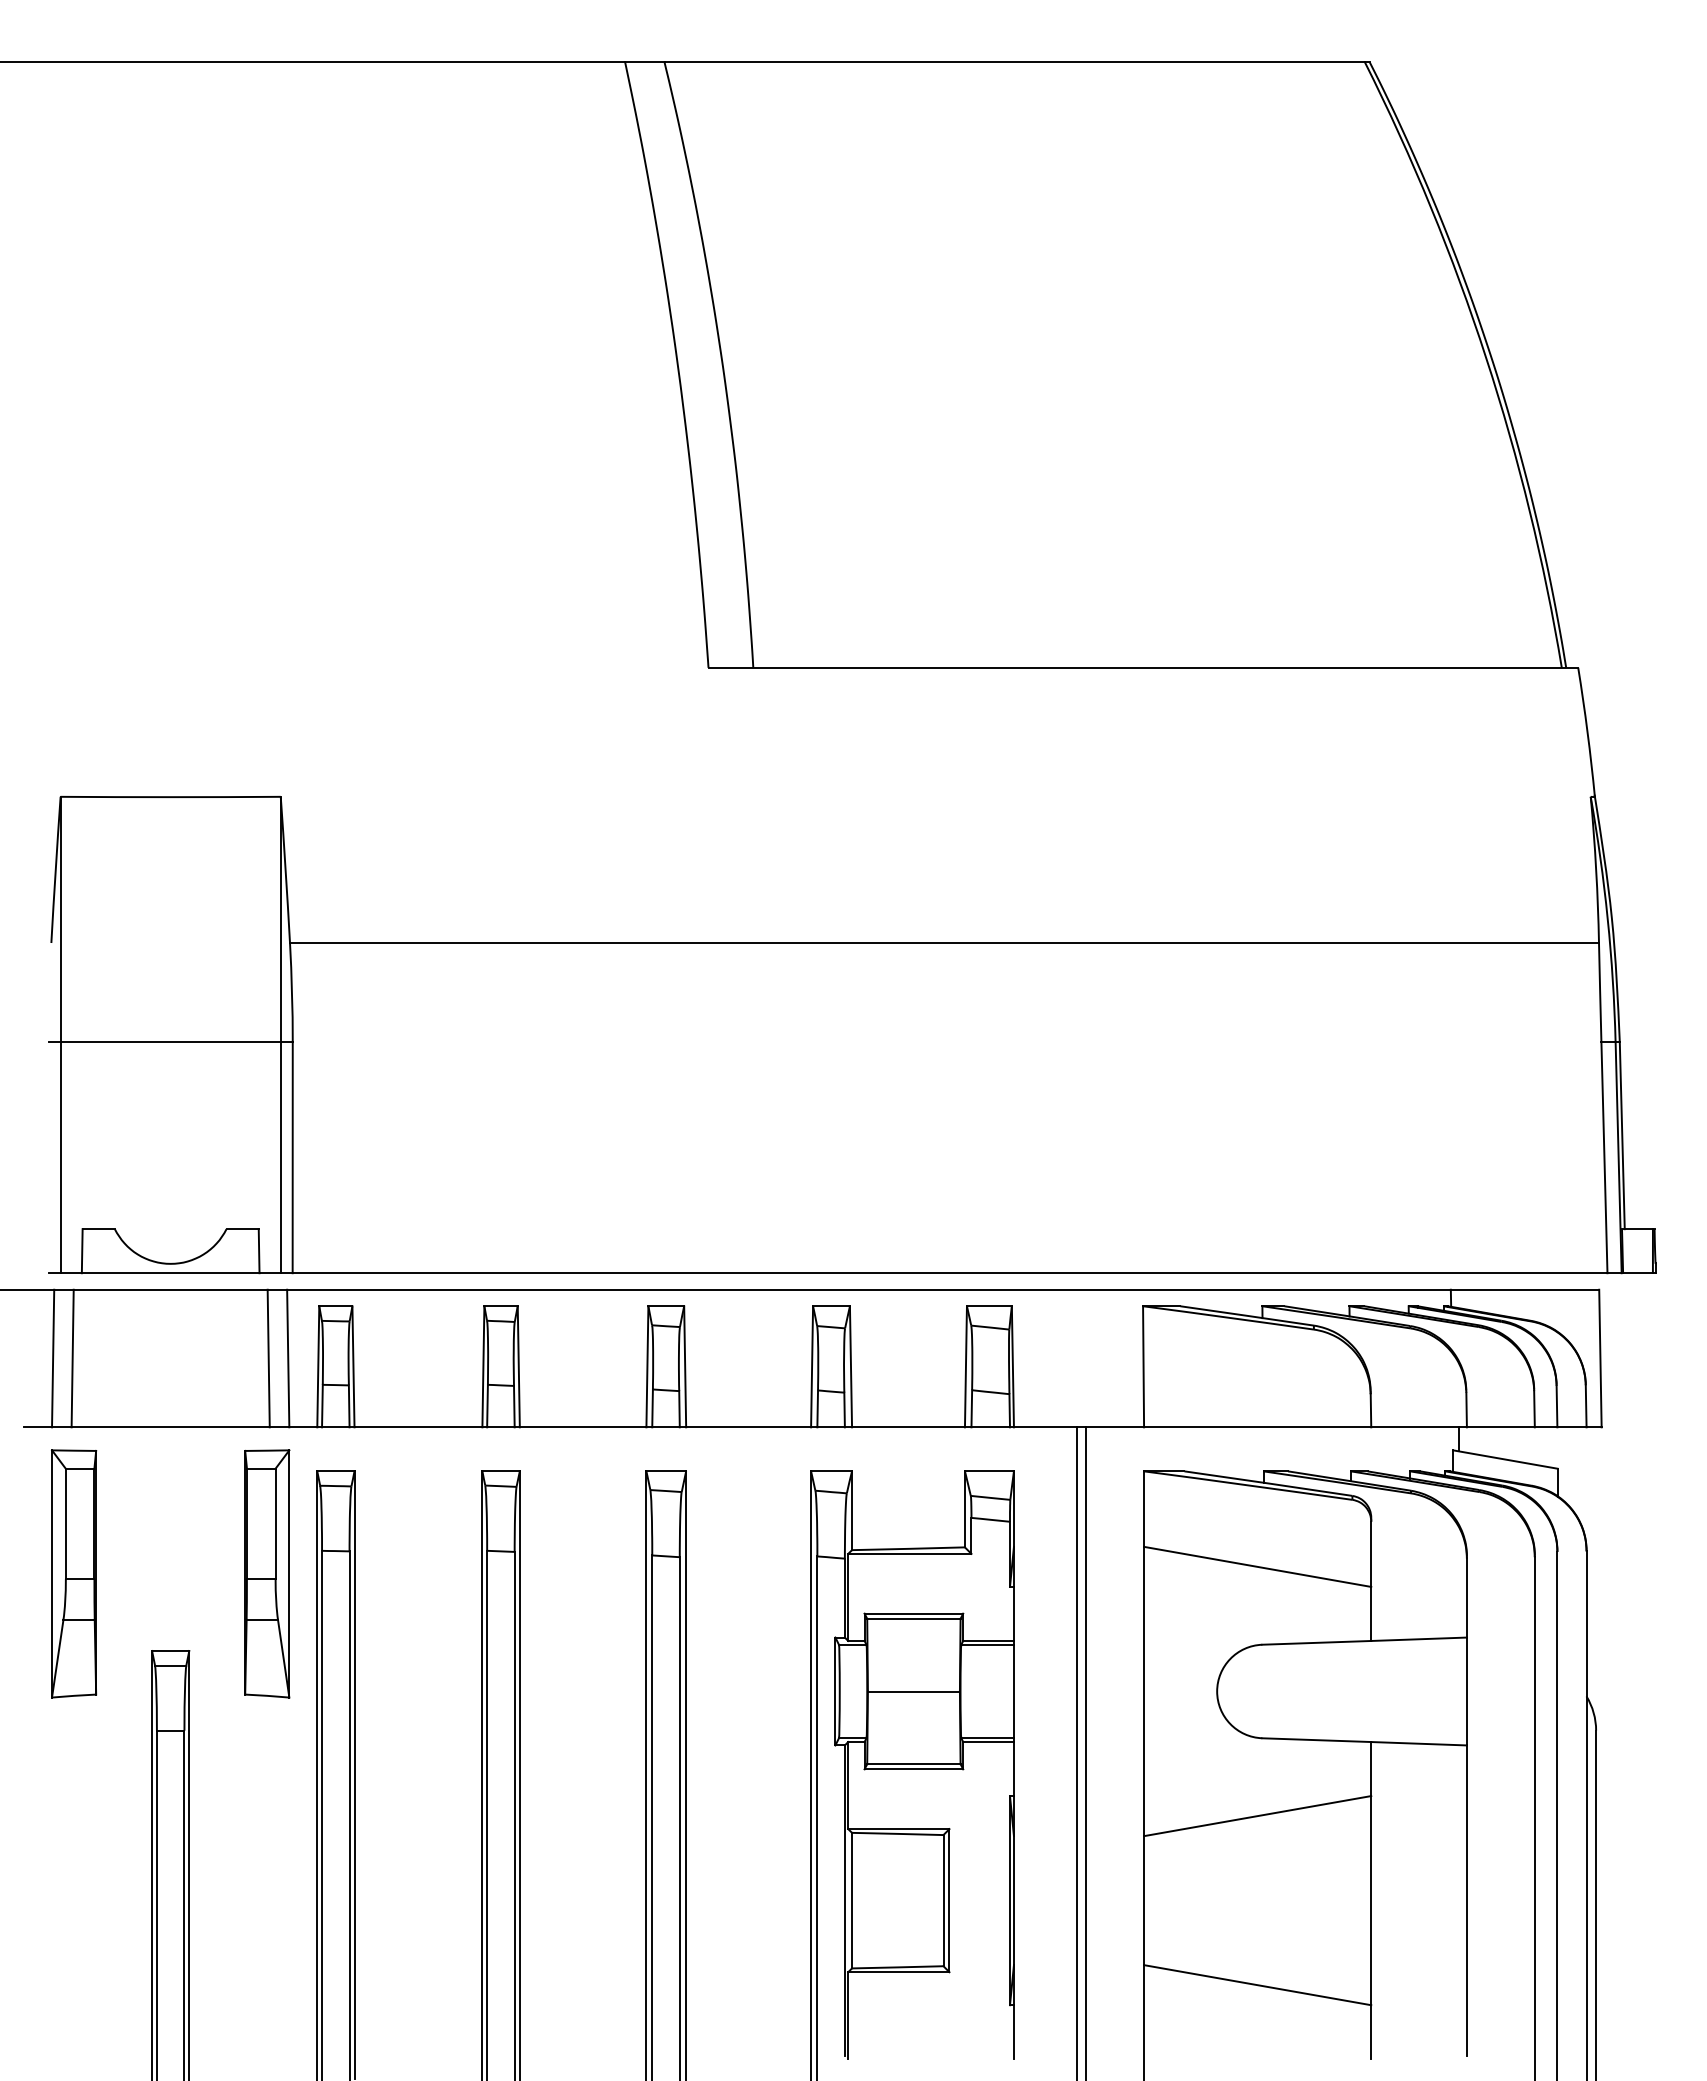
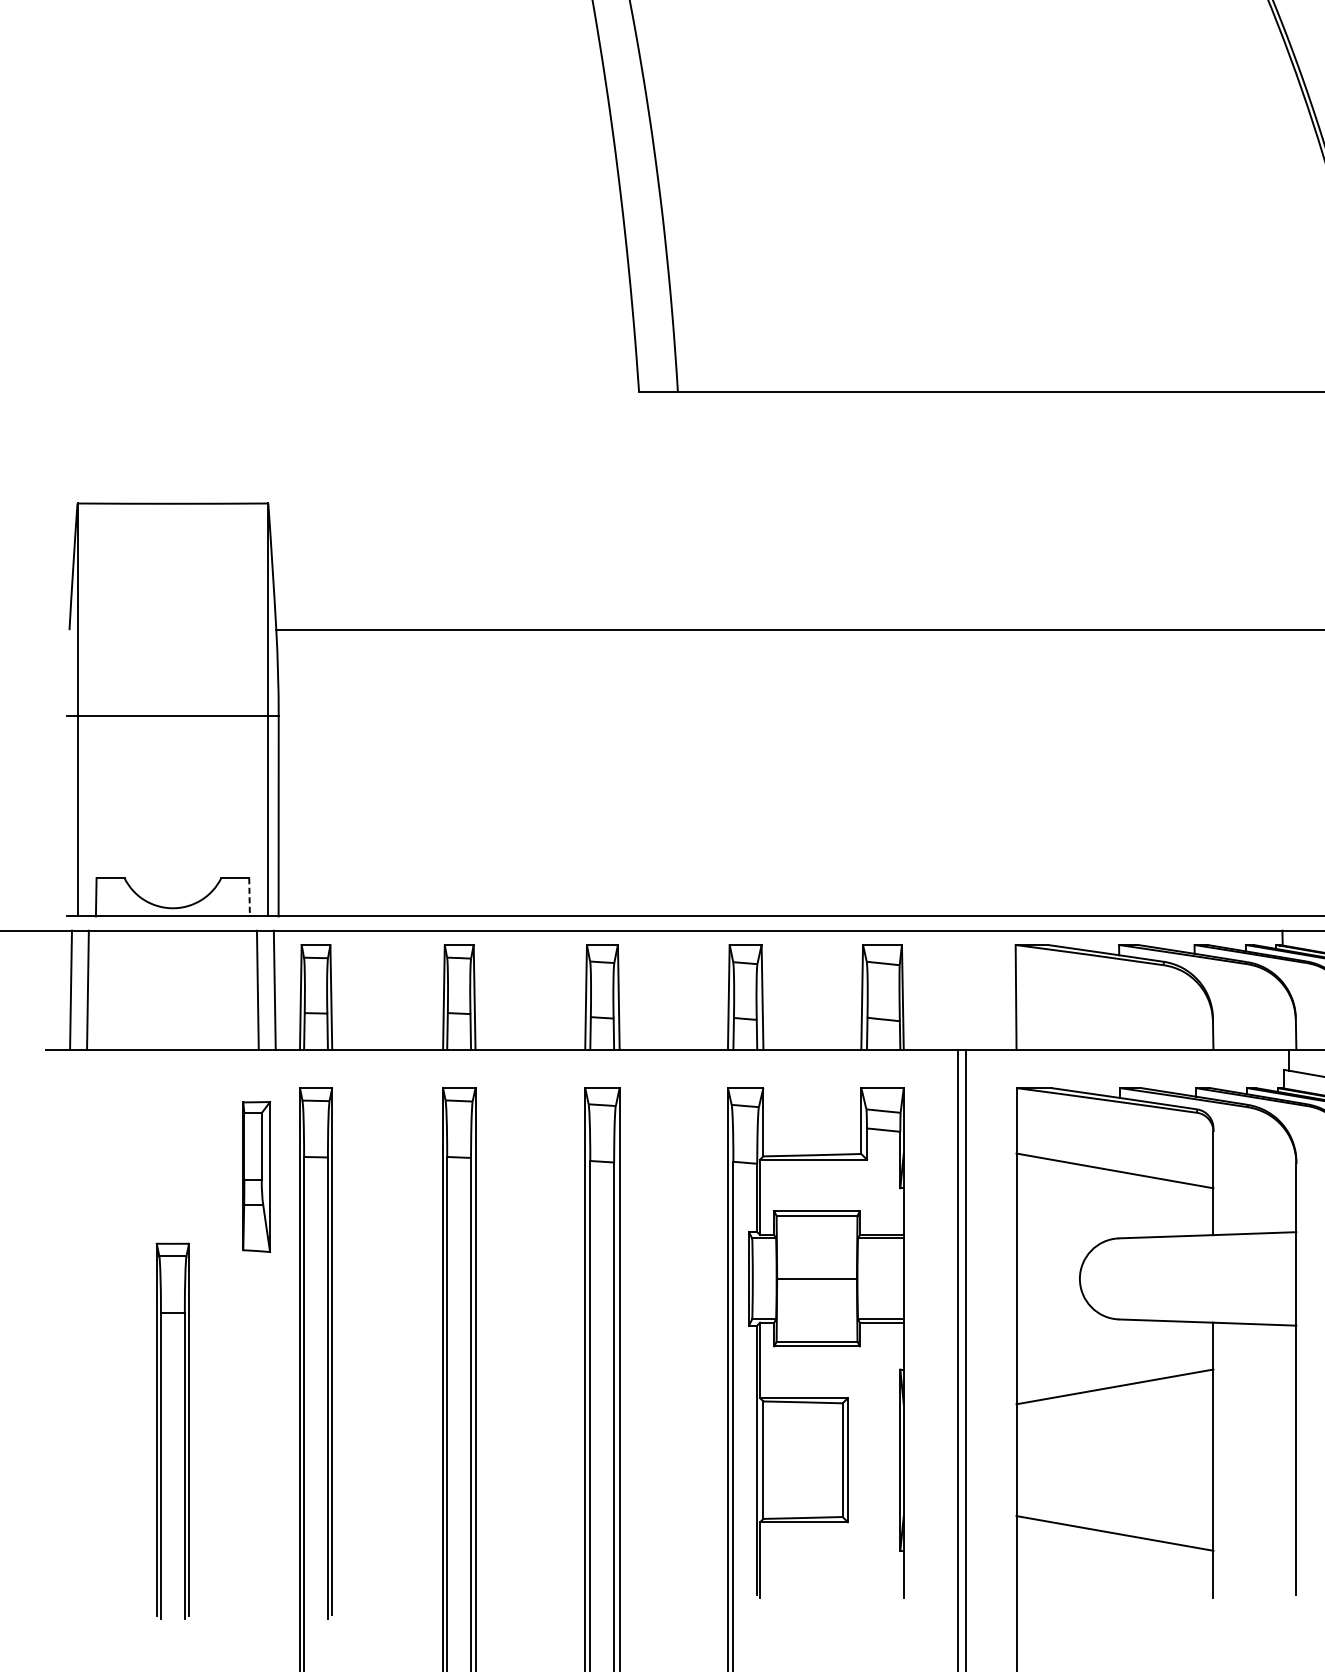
line: (259, 1251) -> (249, 897), solid -> dashed
part: (74, 1573) -> (89, 1176), removed
part: (267, 1573) -> (256, 1176), size x0.7

